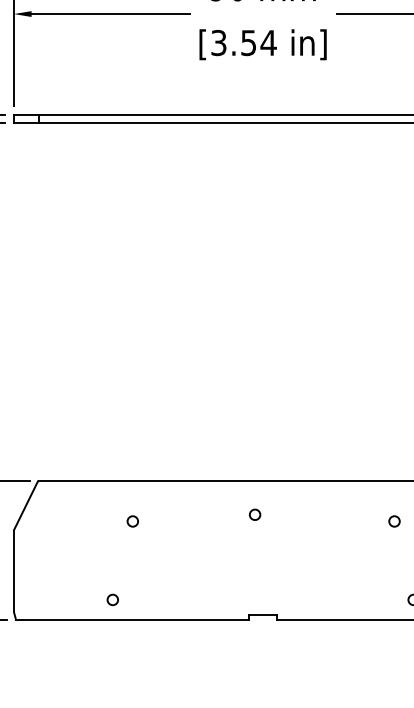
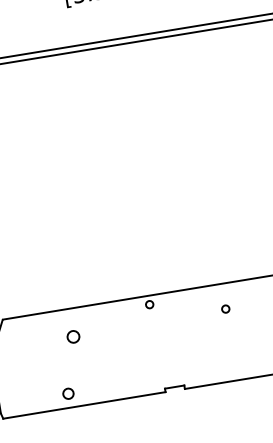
part: (255, 514) -> (149, 304), moved
part: (132, 521) -> (73, 336), size x1.6
part: (394, 521) -> (225, 309), moved
part: (112, 599) -> (68, 393), size x1.4

